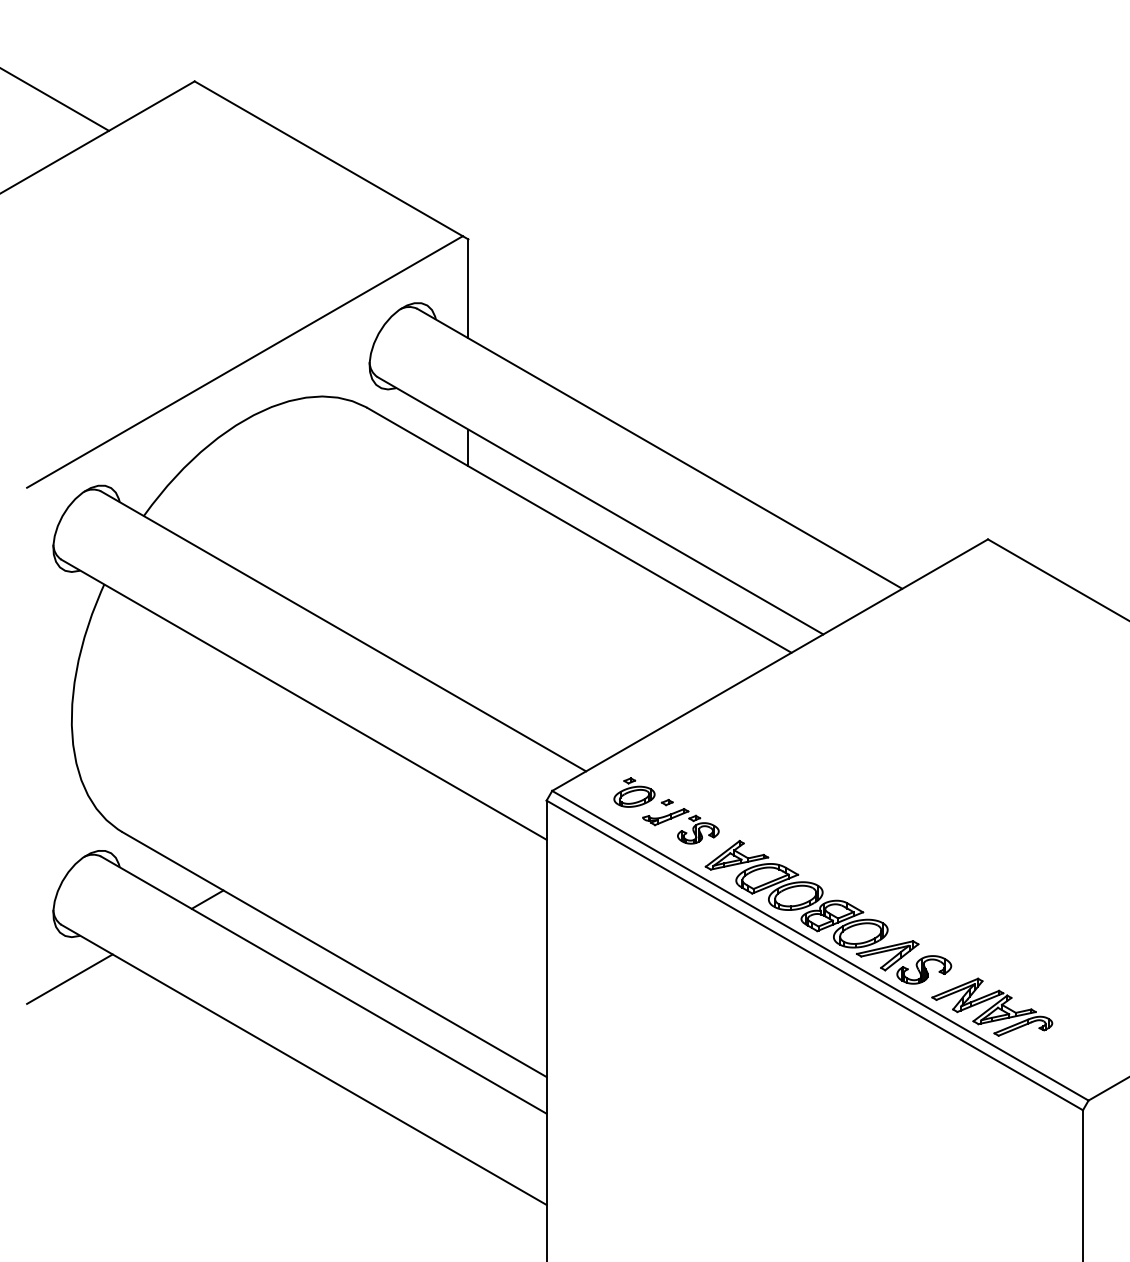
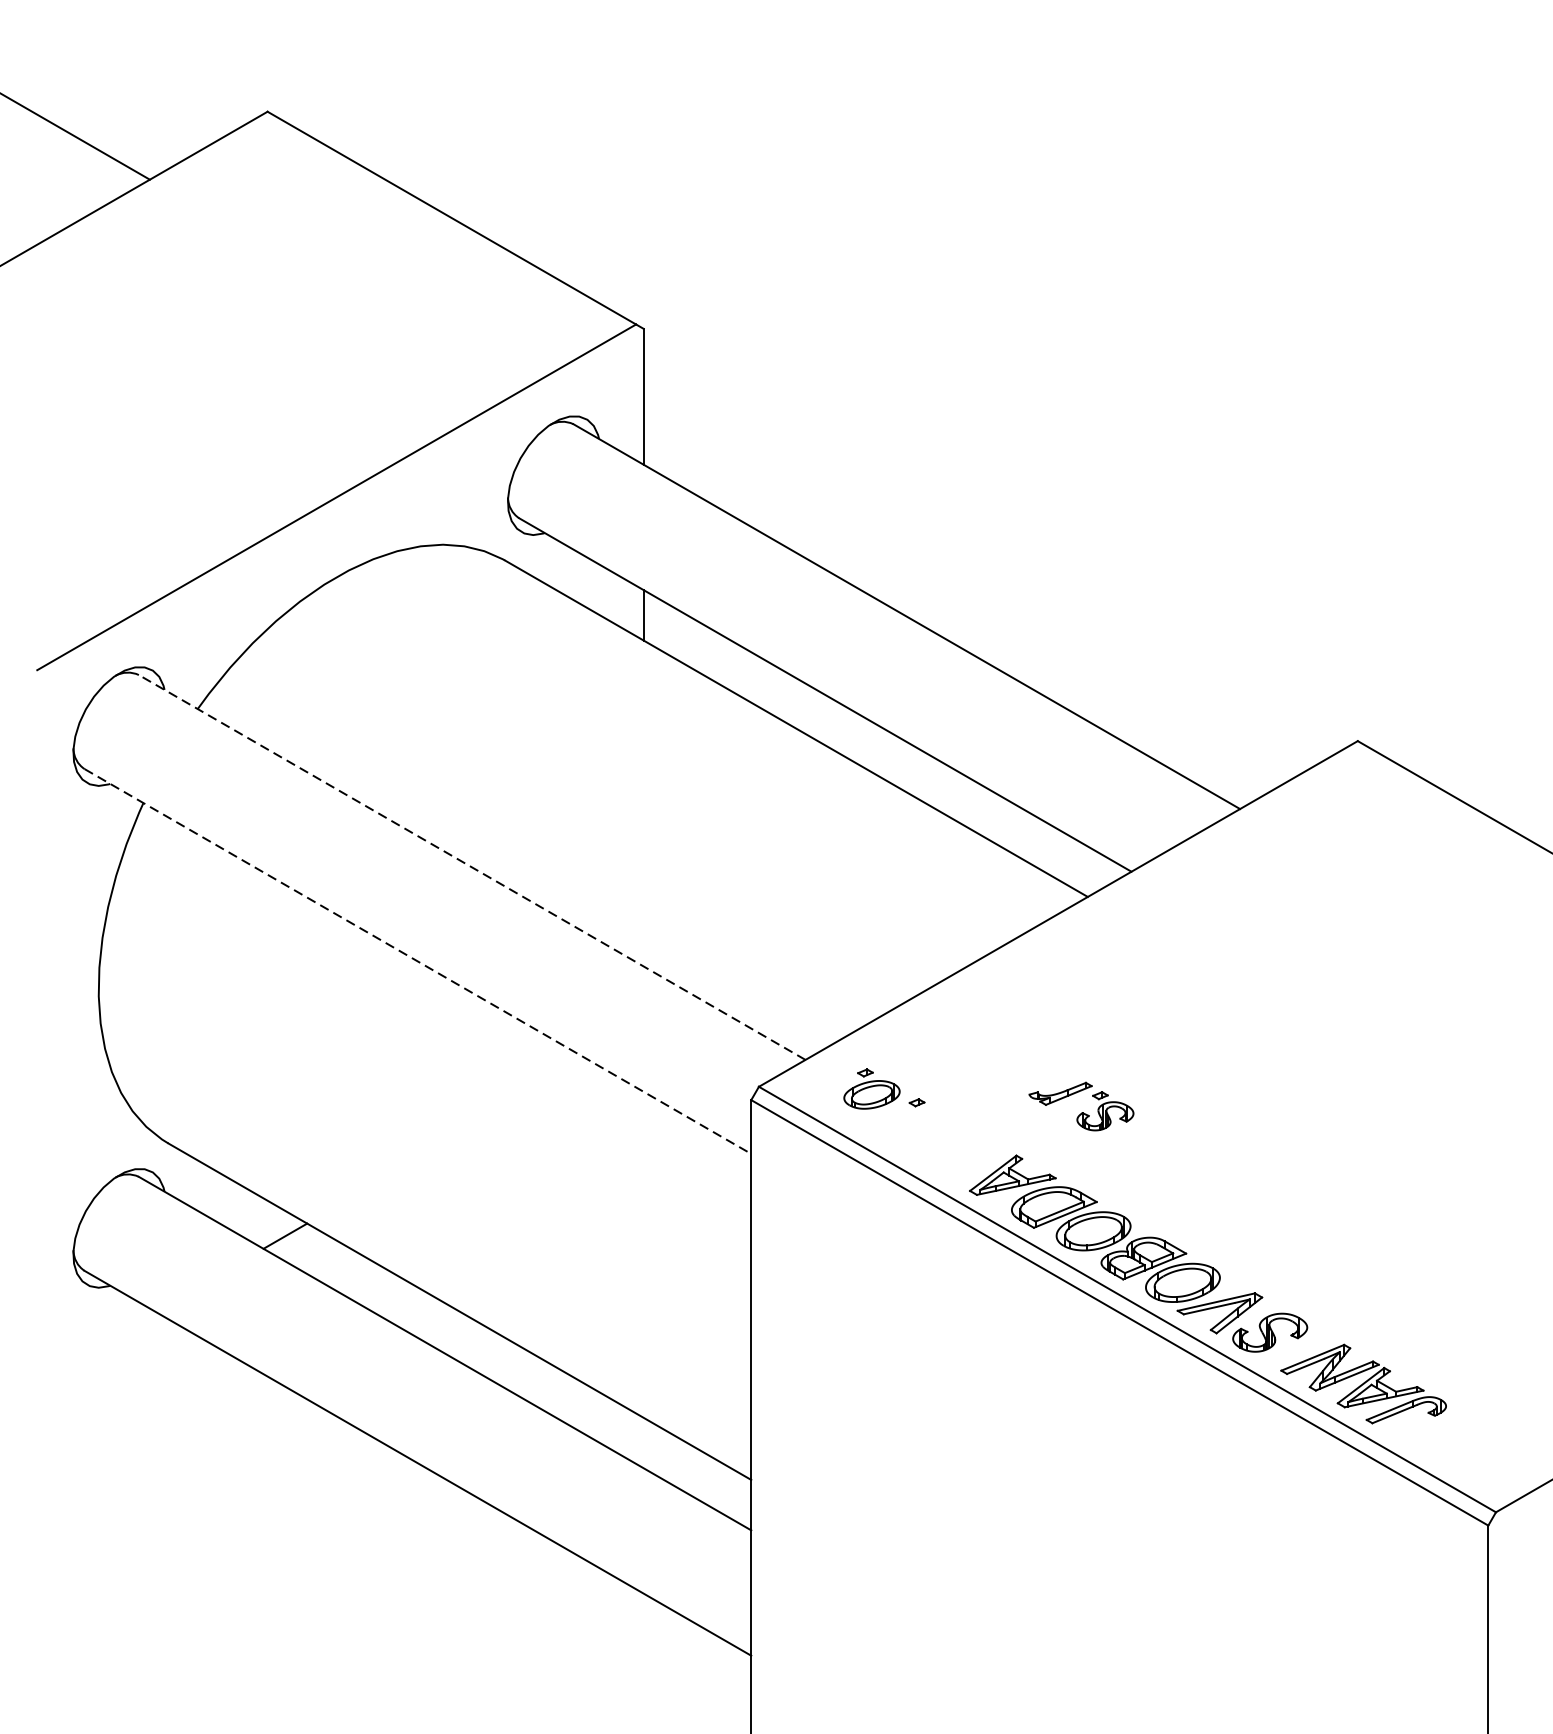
line: (343, 631) -> (472, 867), solid -> dashed
line: (304, 700) -> (418, 962), solid -> dashed
part: (680, 826) -> (1080, 1106), moved
line: (69, 978) -> (95, 1344), removed

